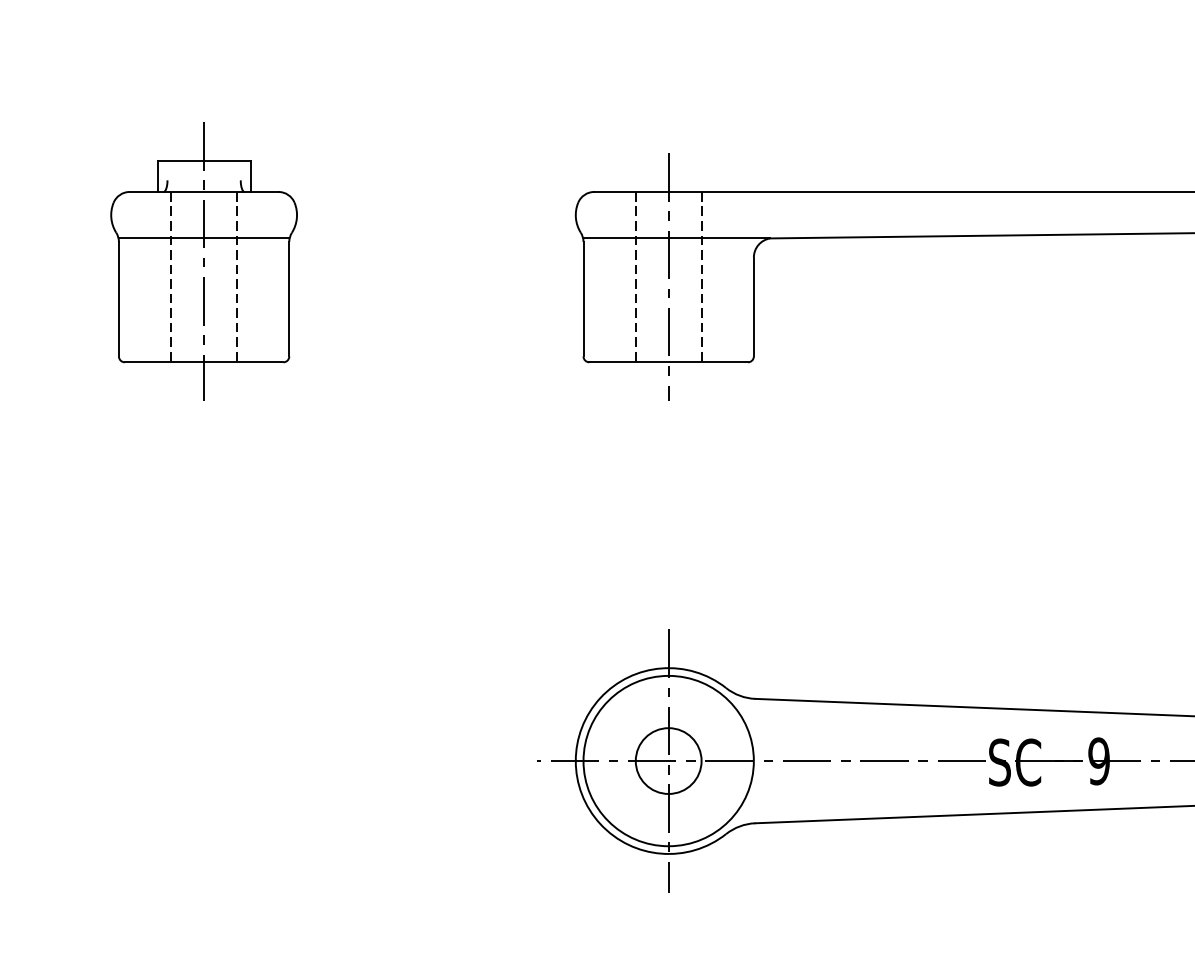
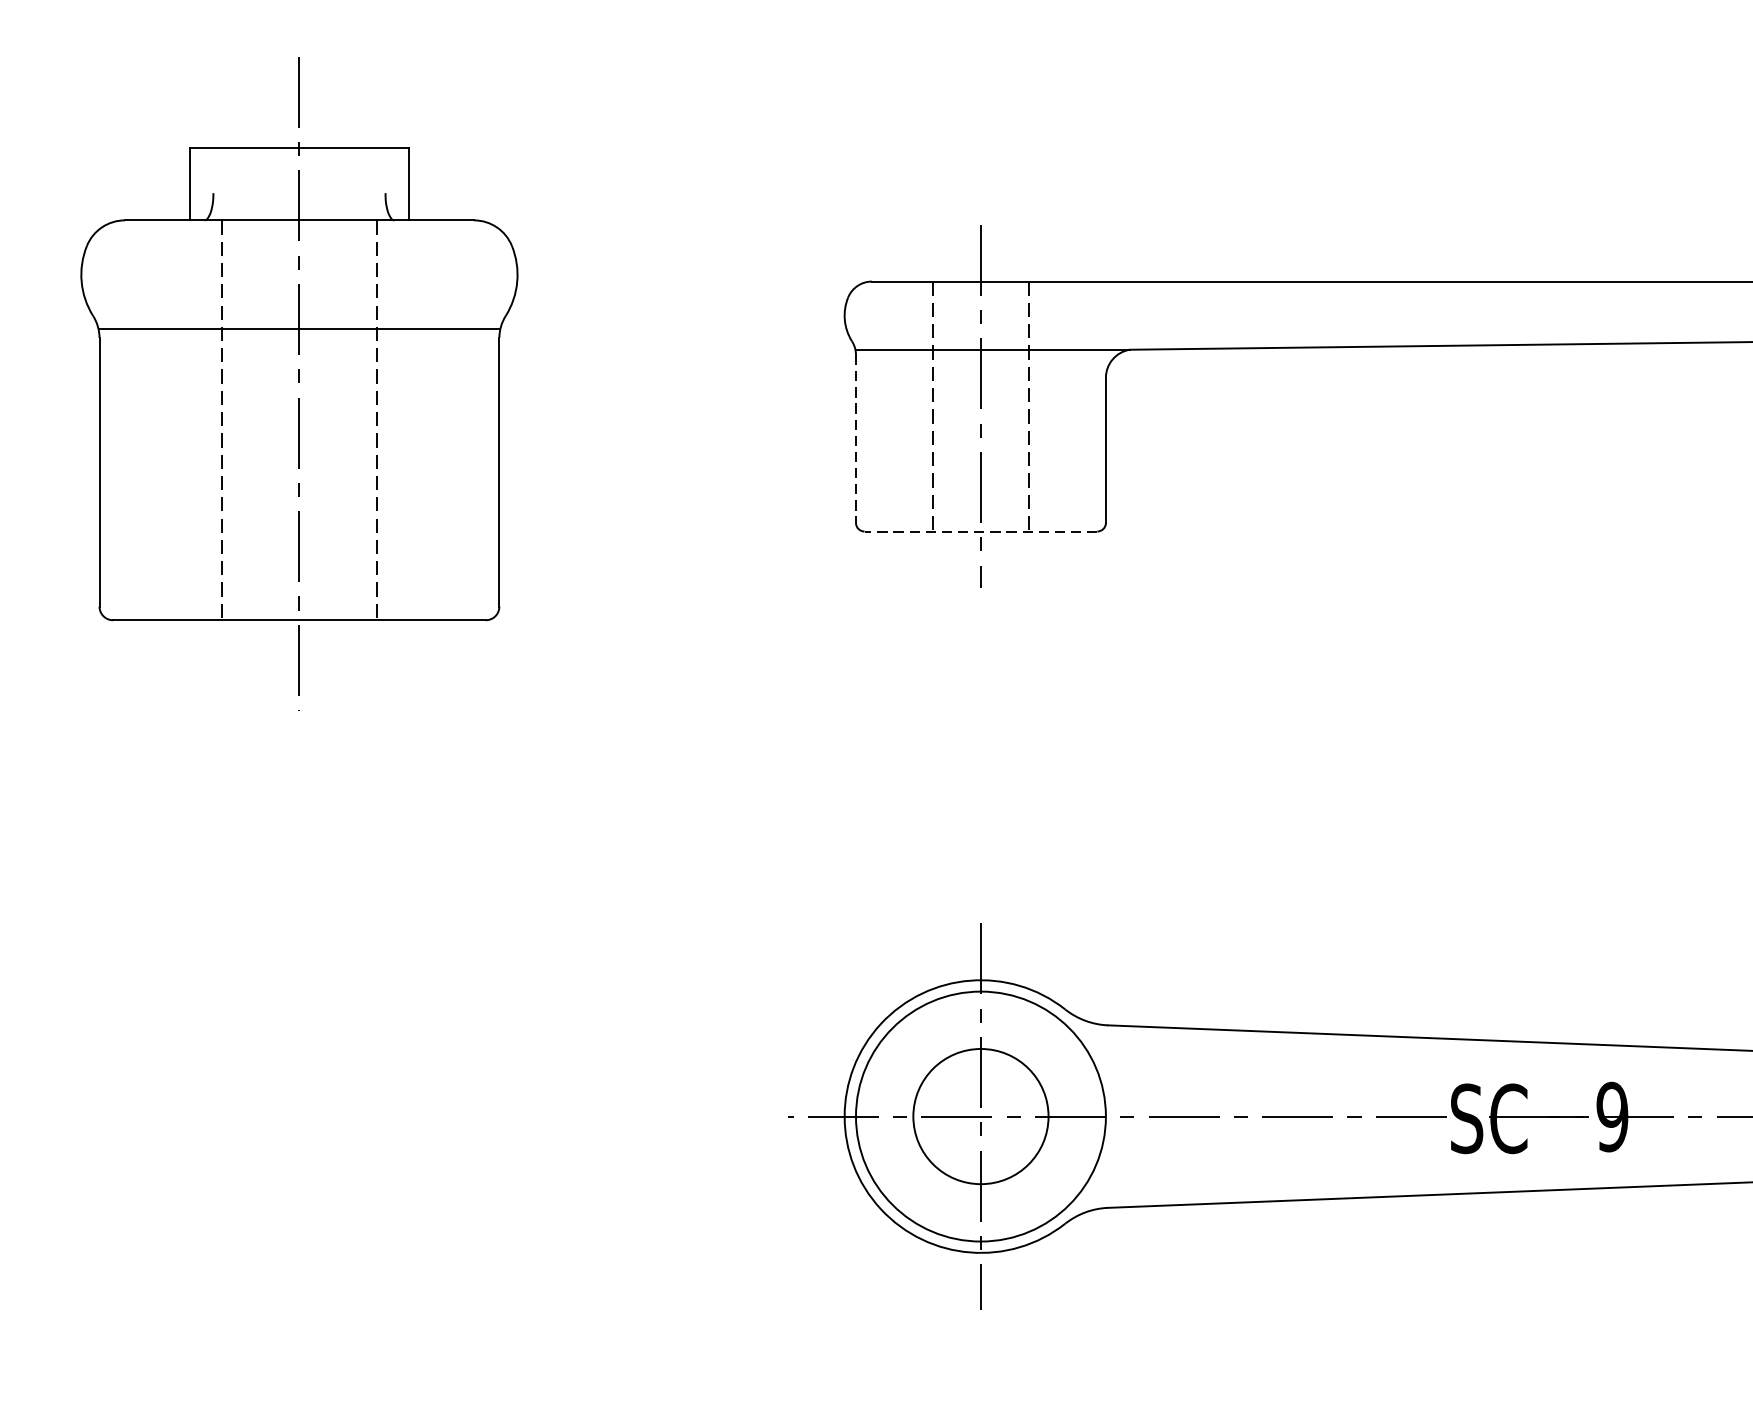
part: (203, 261) -> (298, 383), size x1.6
line: (583, 299) -> (855, 439), solid -> dashed
line: (668, 362) -> (980, 531), solid -> dashed
circle: (668, 760) -> (980, 1115), size x1.4

